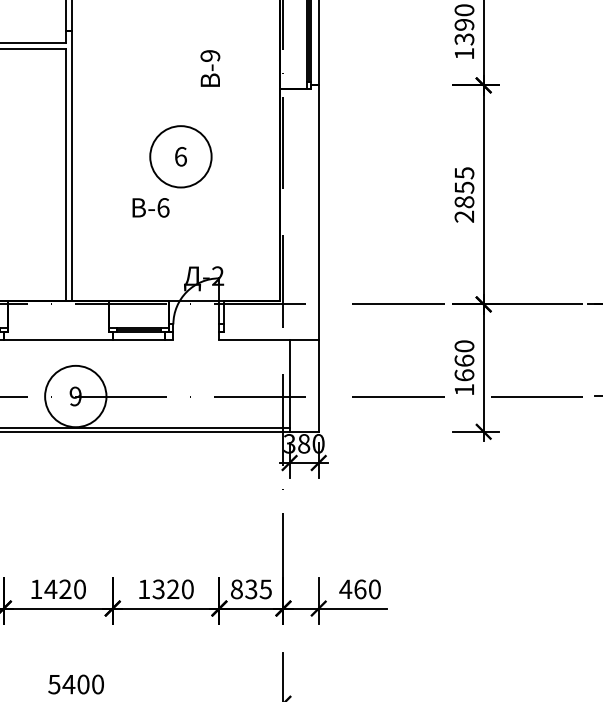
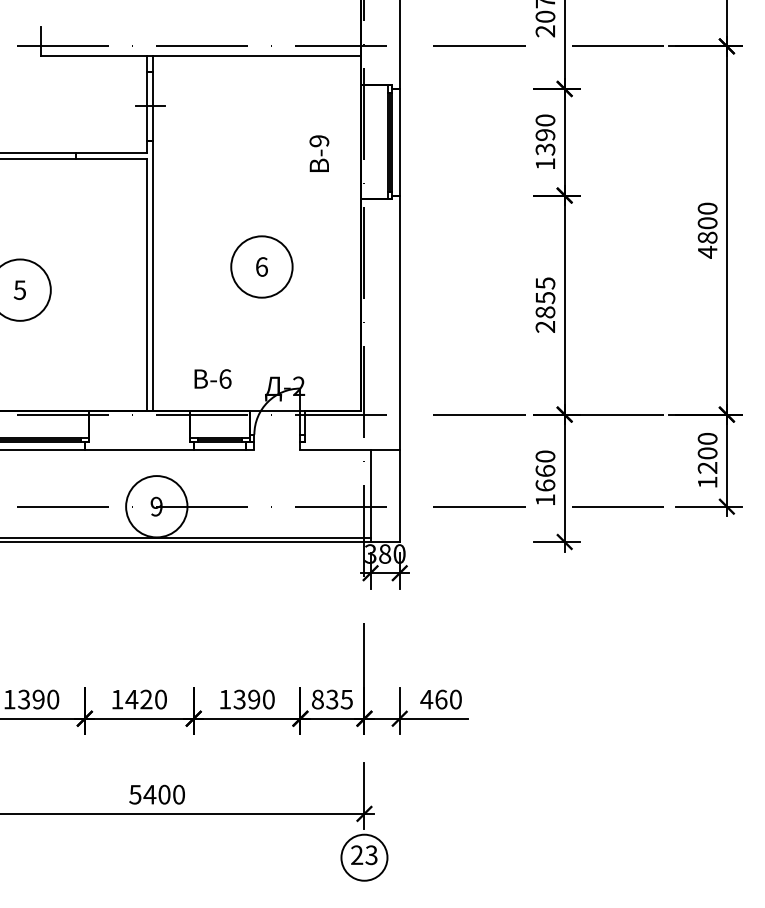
text: (210, 68) -> (319, 153), moved
text: (150, 207) -> (212, 378), moved
text: (173, 589) -> (254, 699), 1320 -> 1390

